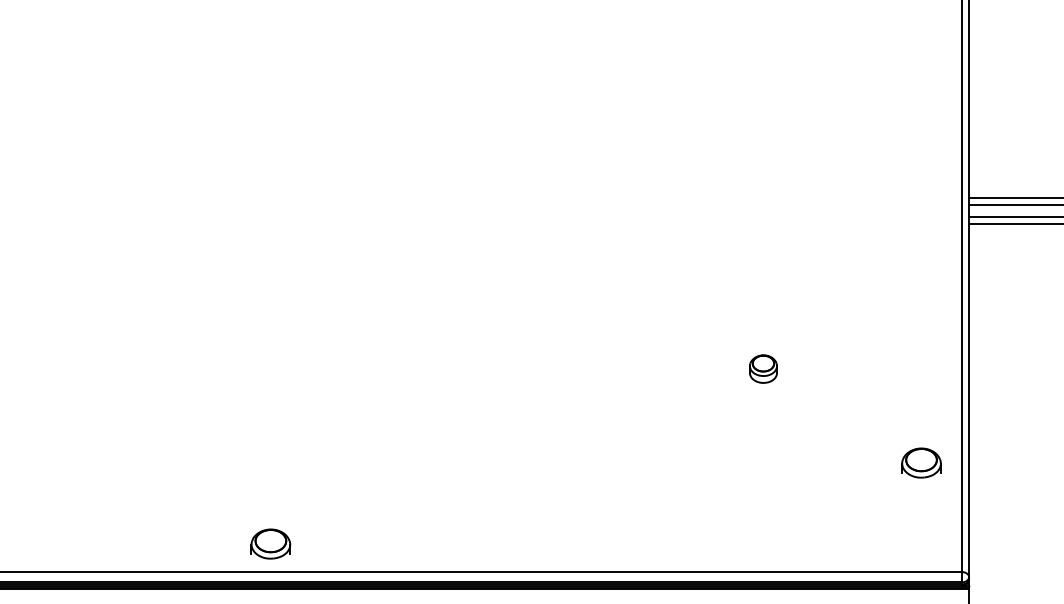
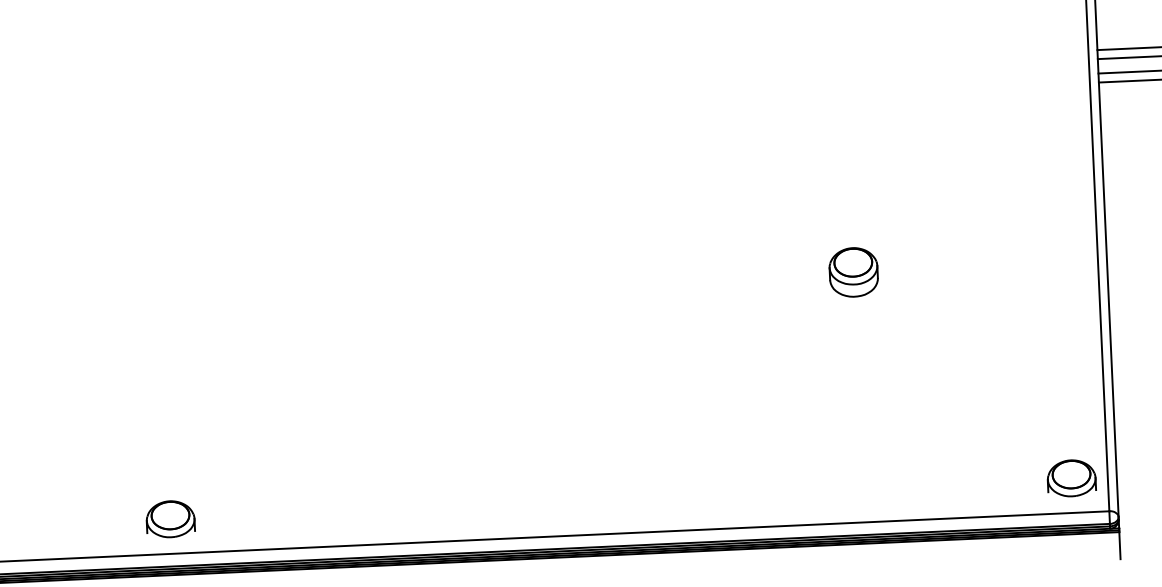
part: (763, 368) -> (853, 271), size x1.43
part: (921, 462) -> (1071, 477), moved
part: (270, 543) -> (170, 518), moved

